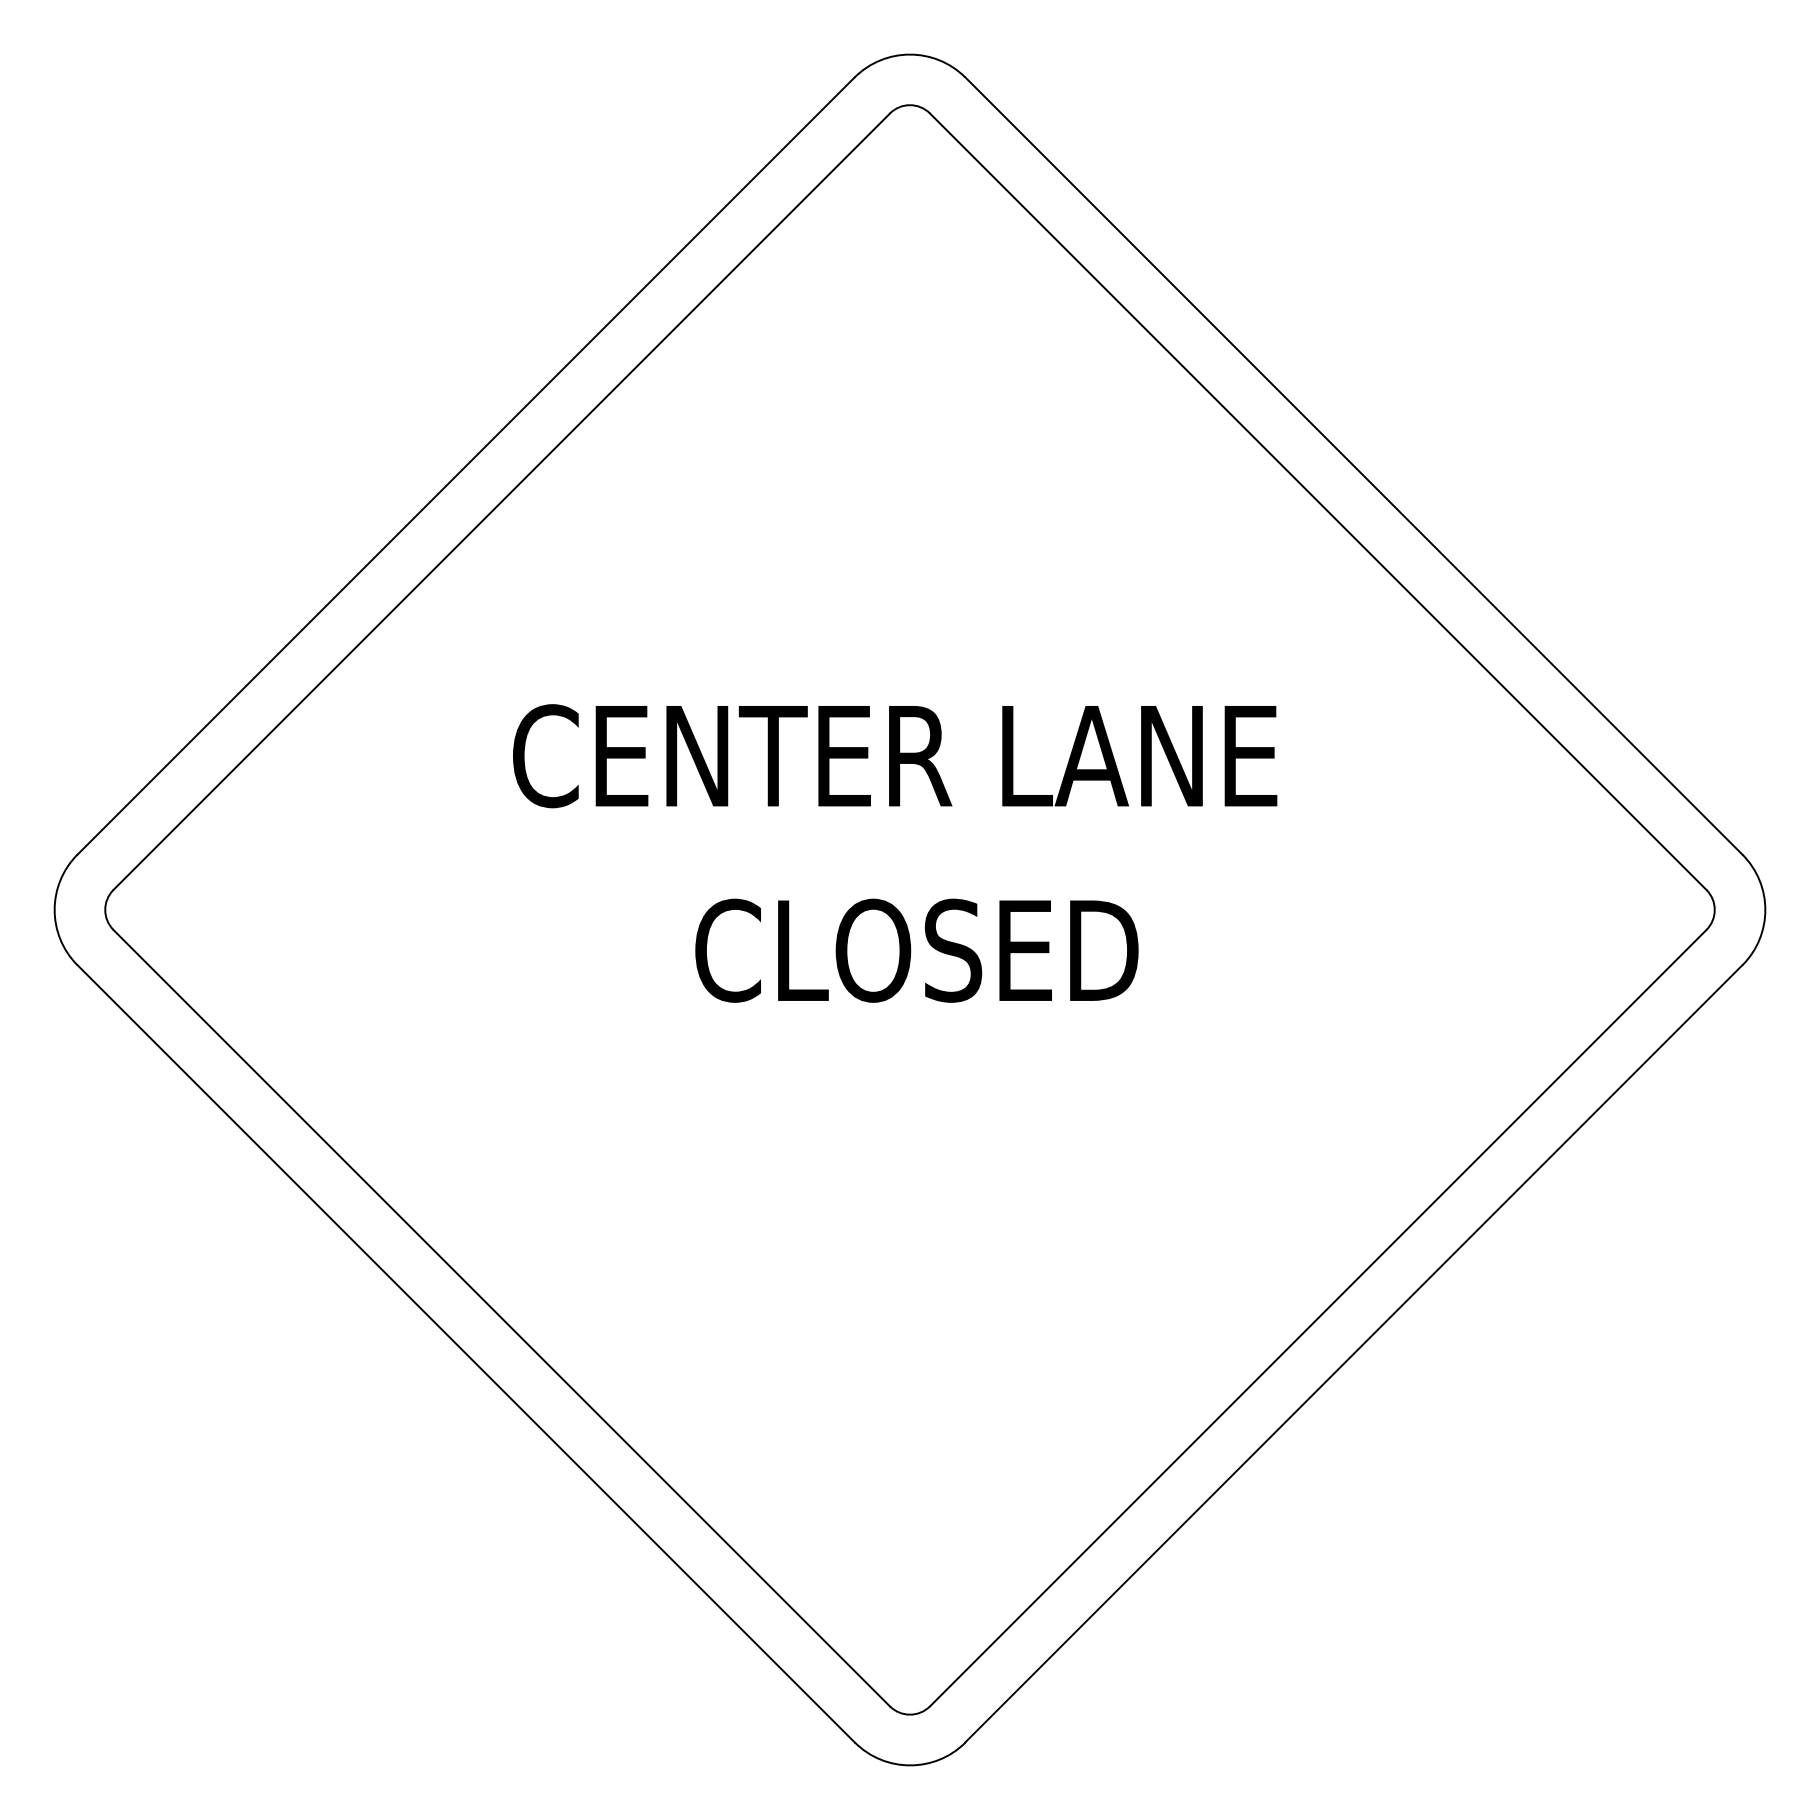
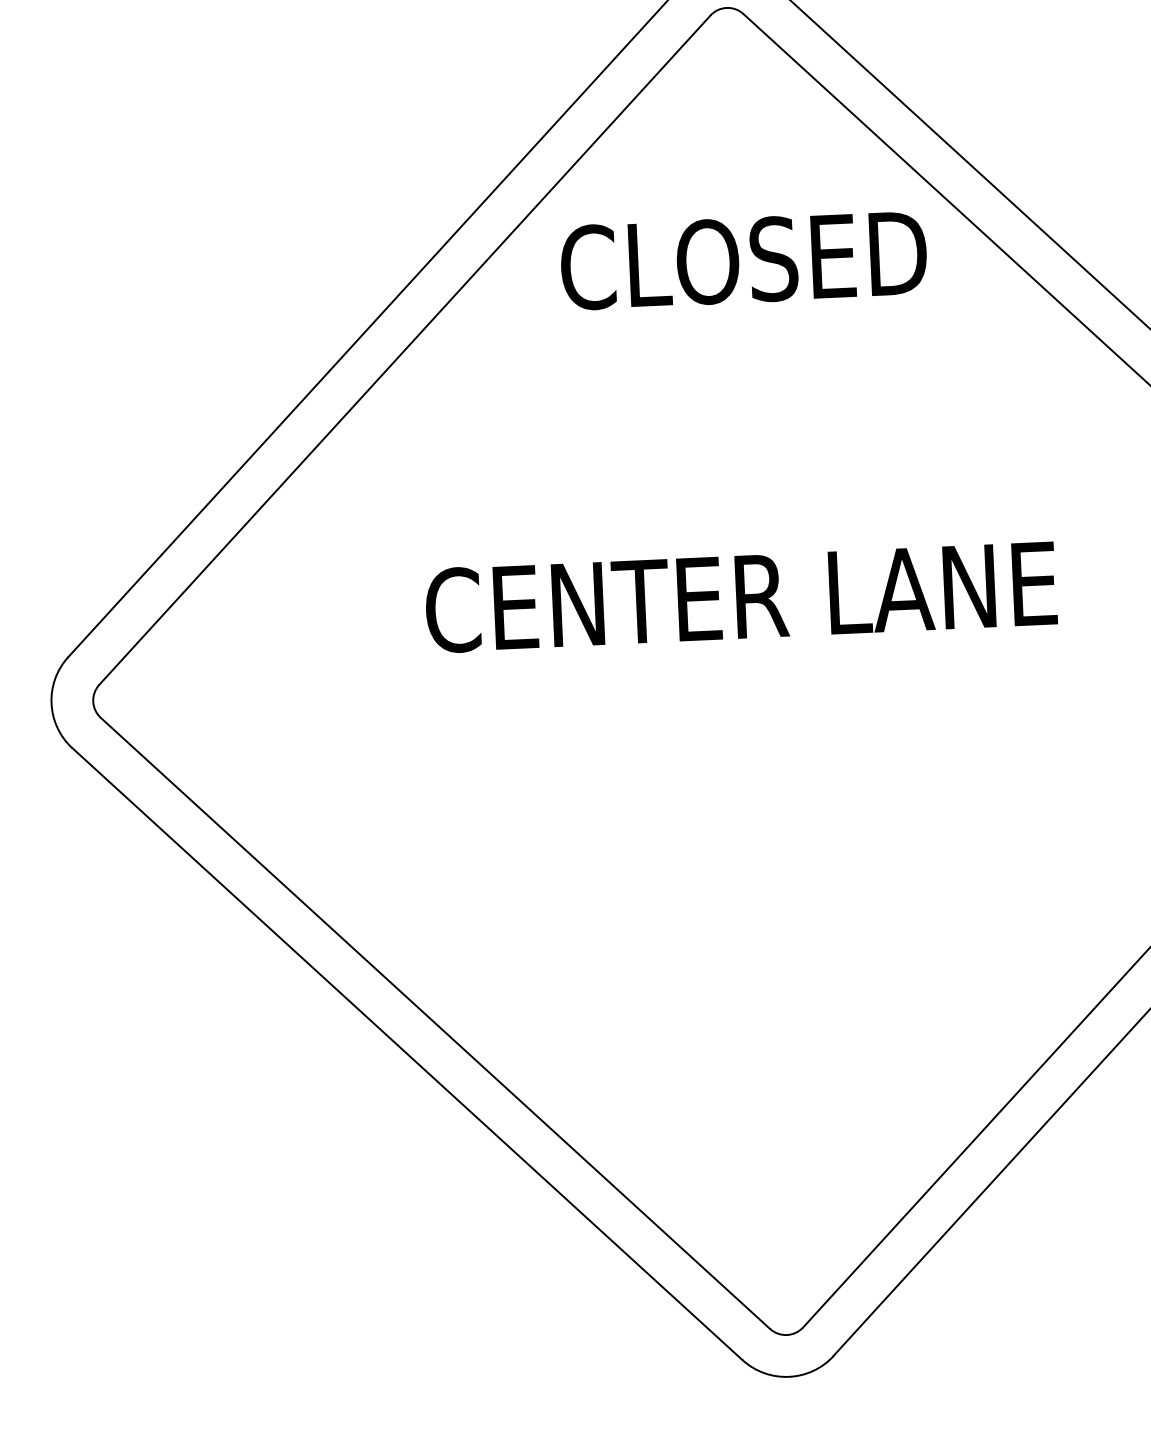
text: (895, 756) -> (741, 597), moved
text: (916, 950) -> (743, 260), moved

